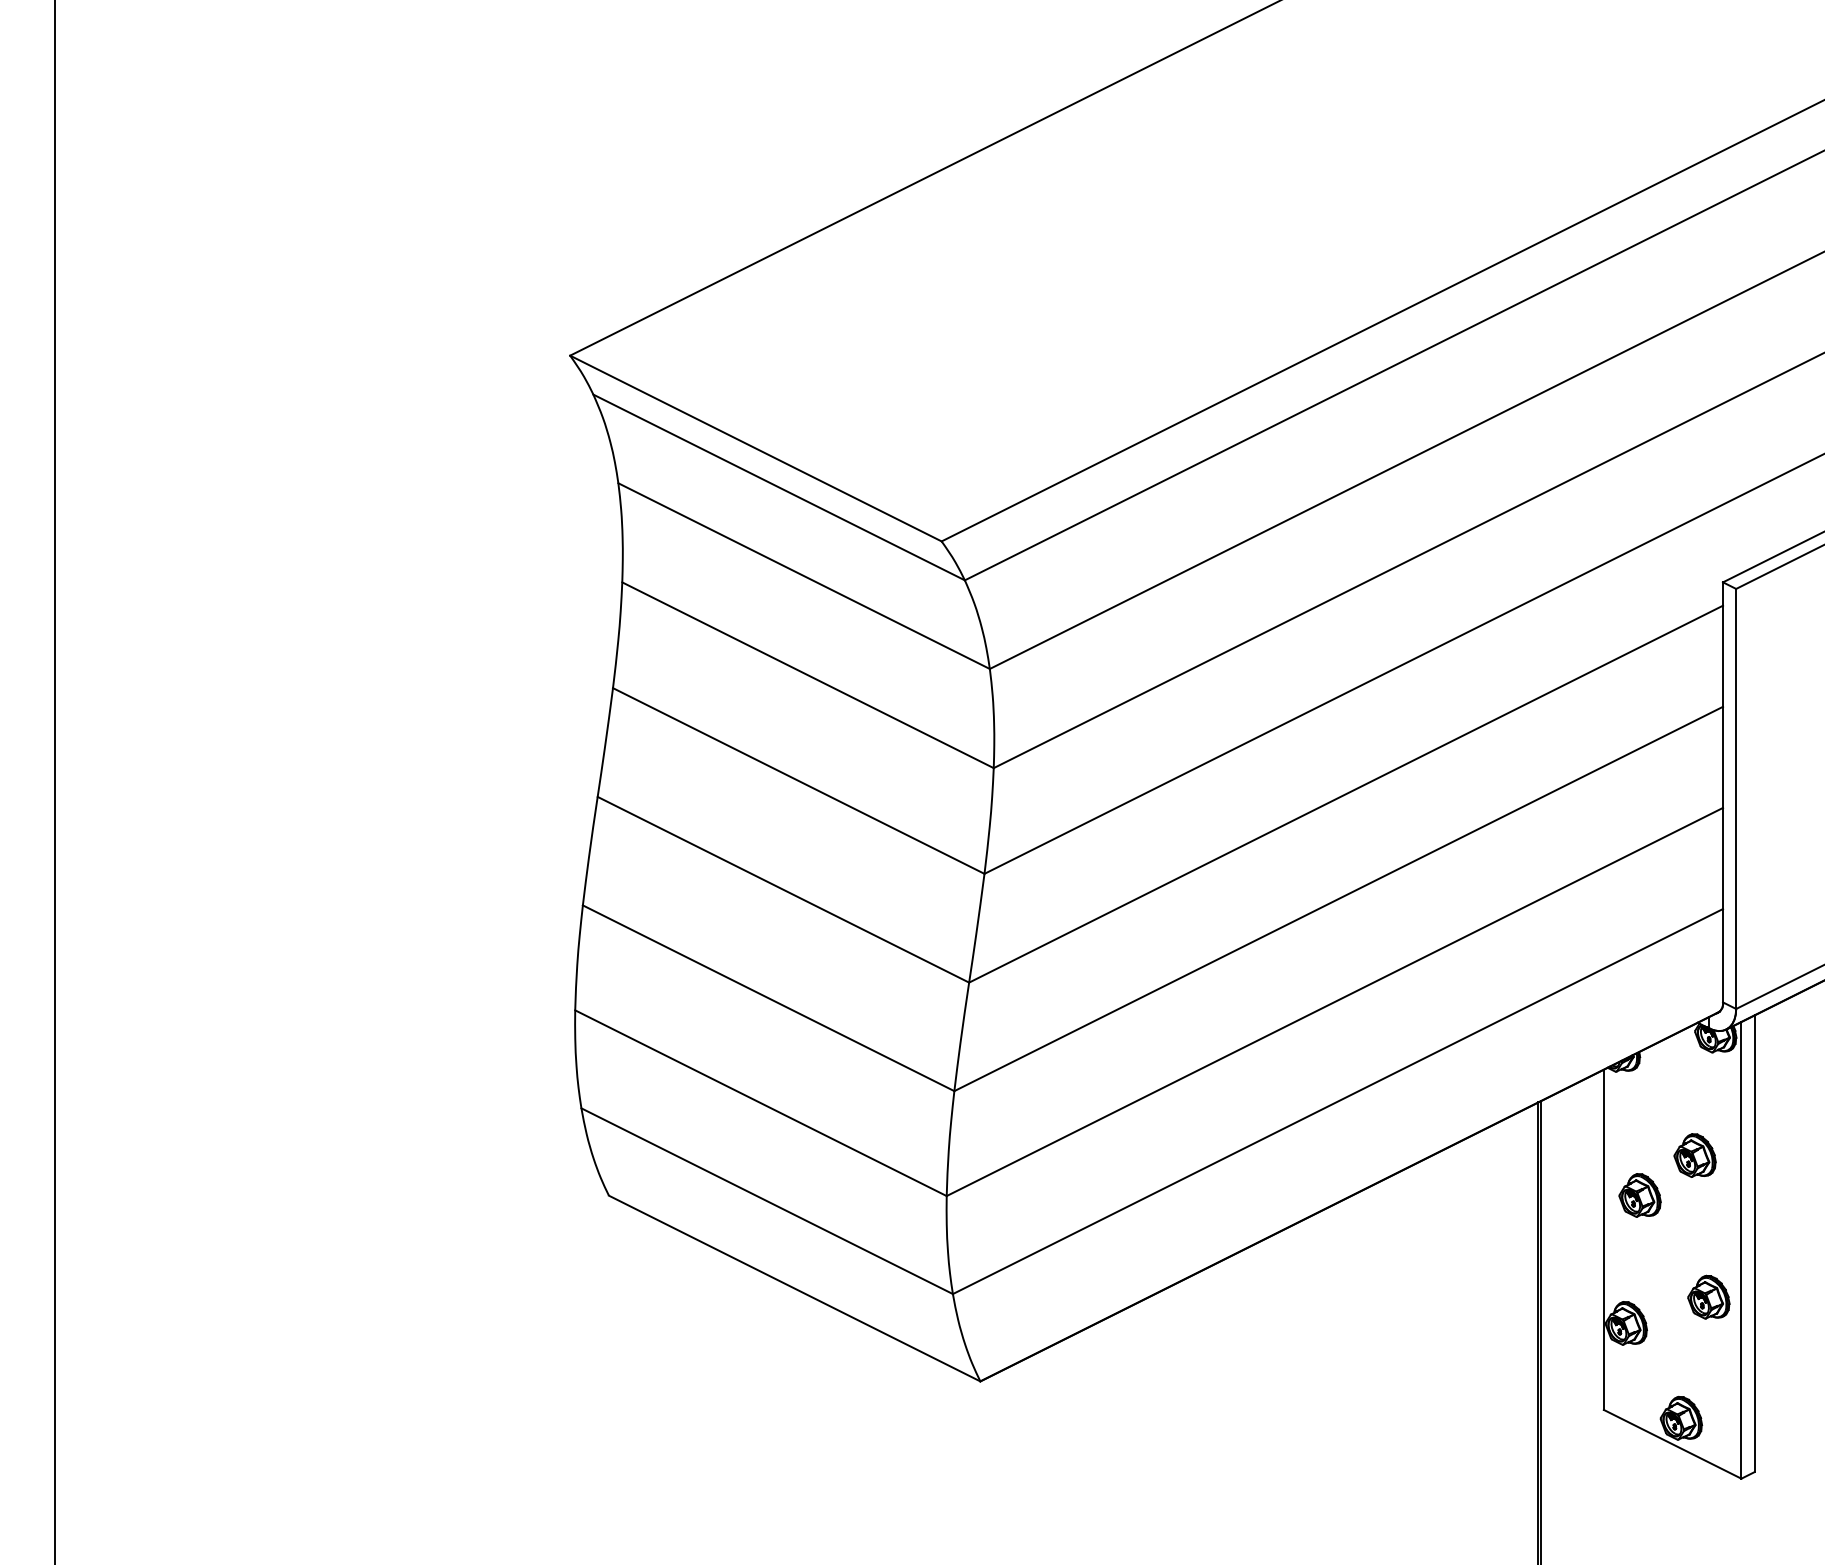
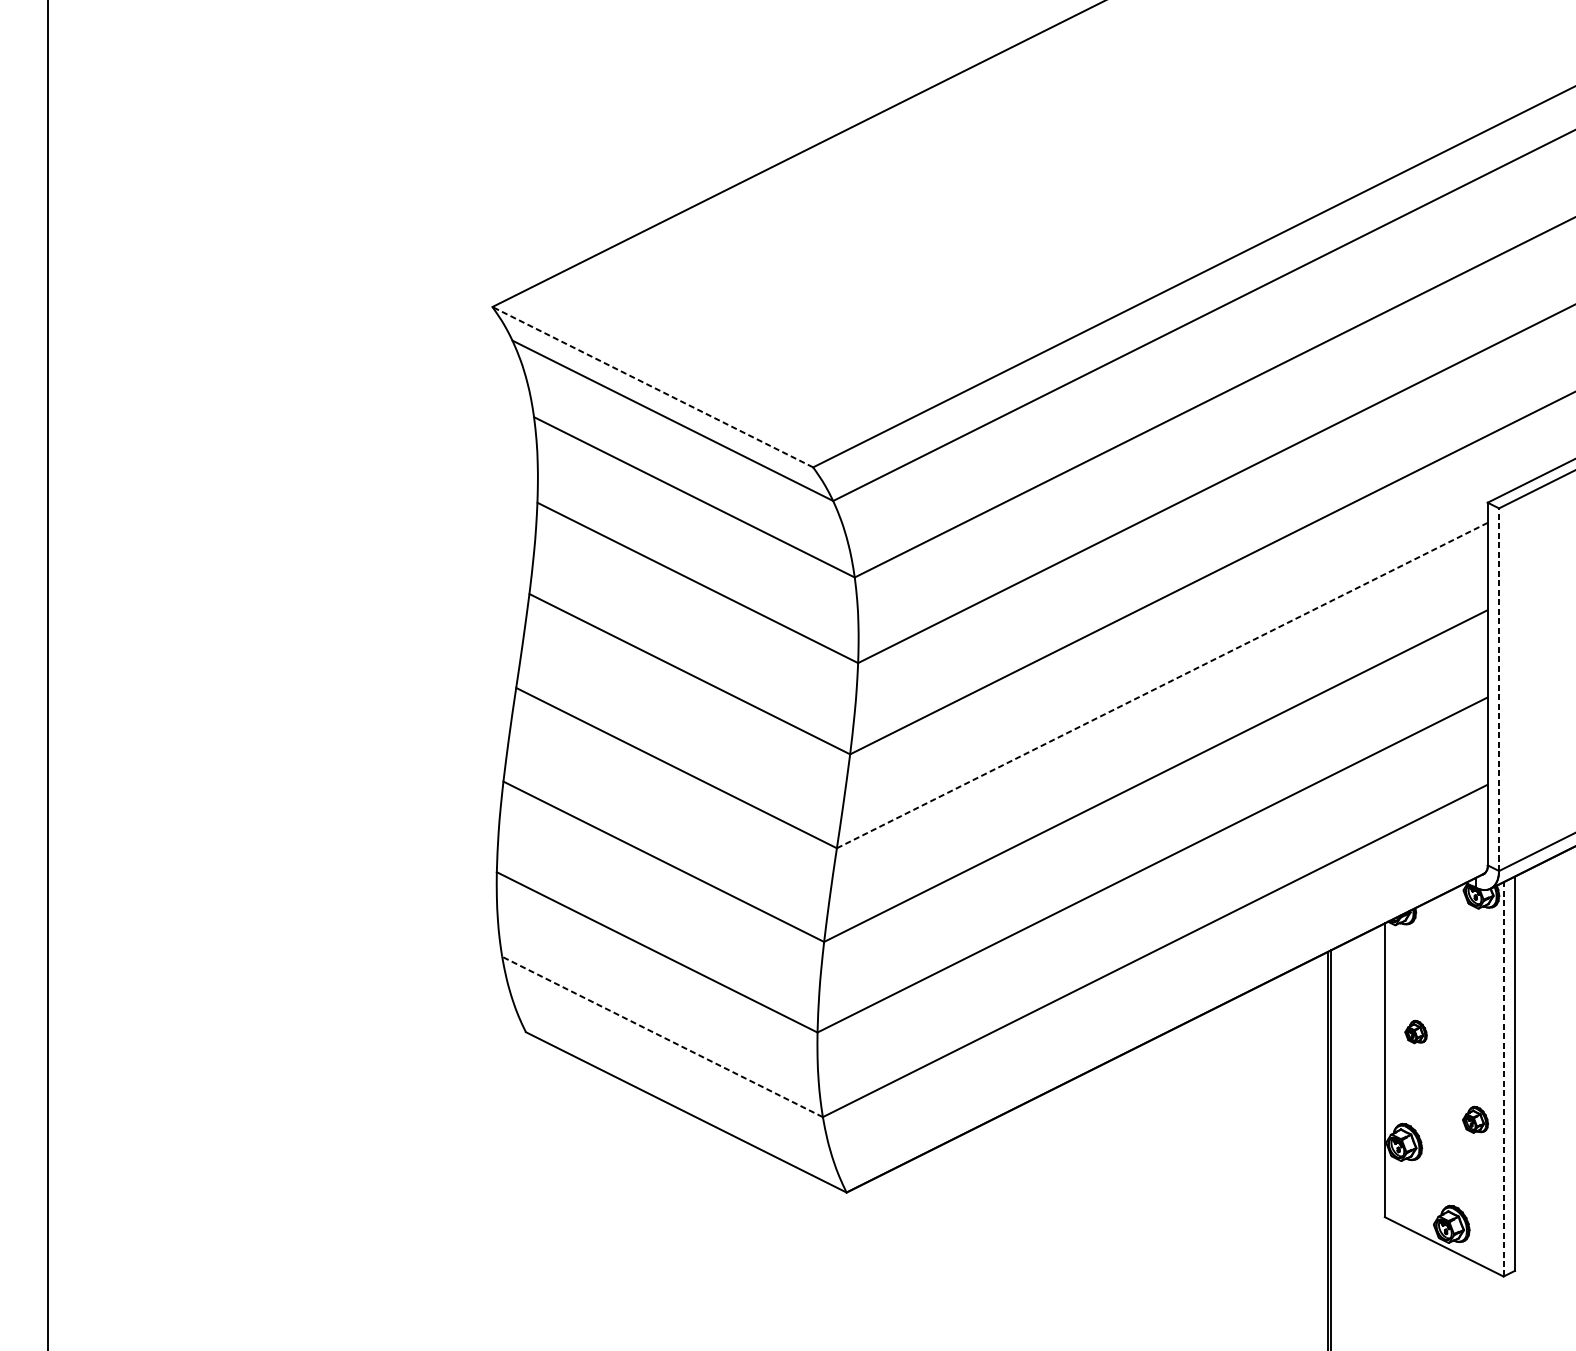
line: (755, 448) -> (652, 387), solid -> dashed
line: (1346, 793) -> (1162, 684), solid -> dashed
line: (1736, 798) -> (1499, 689), solid -> dashed
part: (1694, 1155) -> (1463, 997), removed
part: (1639, 1195) -> (1415, 1032), size x0.6
line: (767, 1201) -> (662, 1037), solid -> dashed
line: (1741, 1249) -> (1503, 1078), solid -> dashed
part: (1708, 1296) -> (1475, 1119), size x0.7

